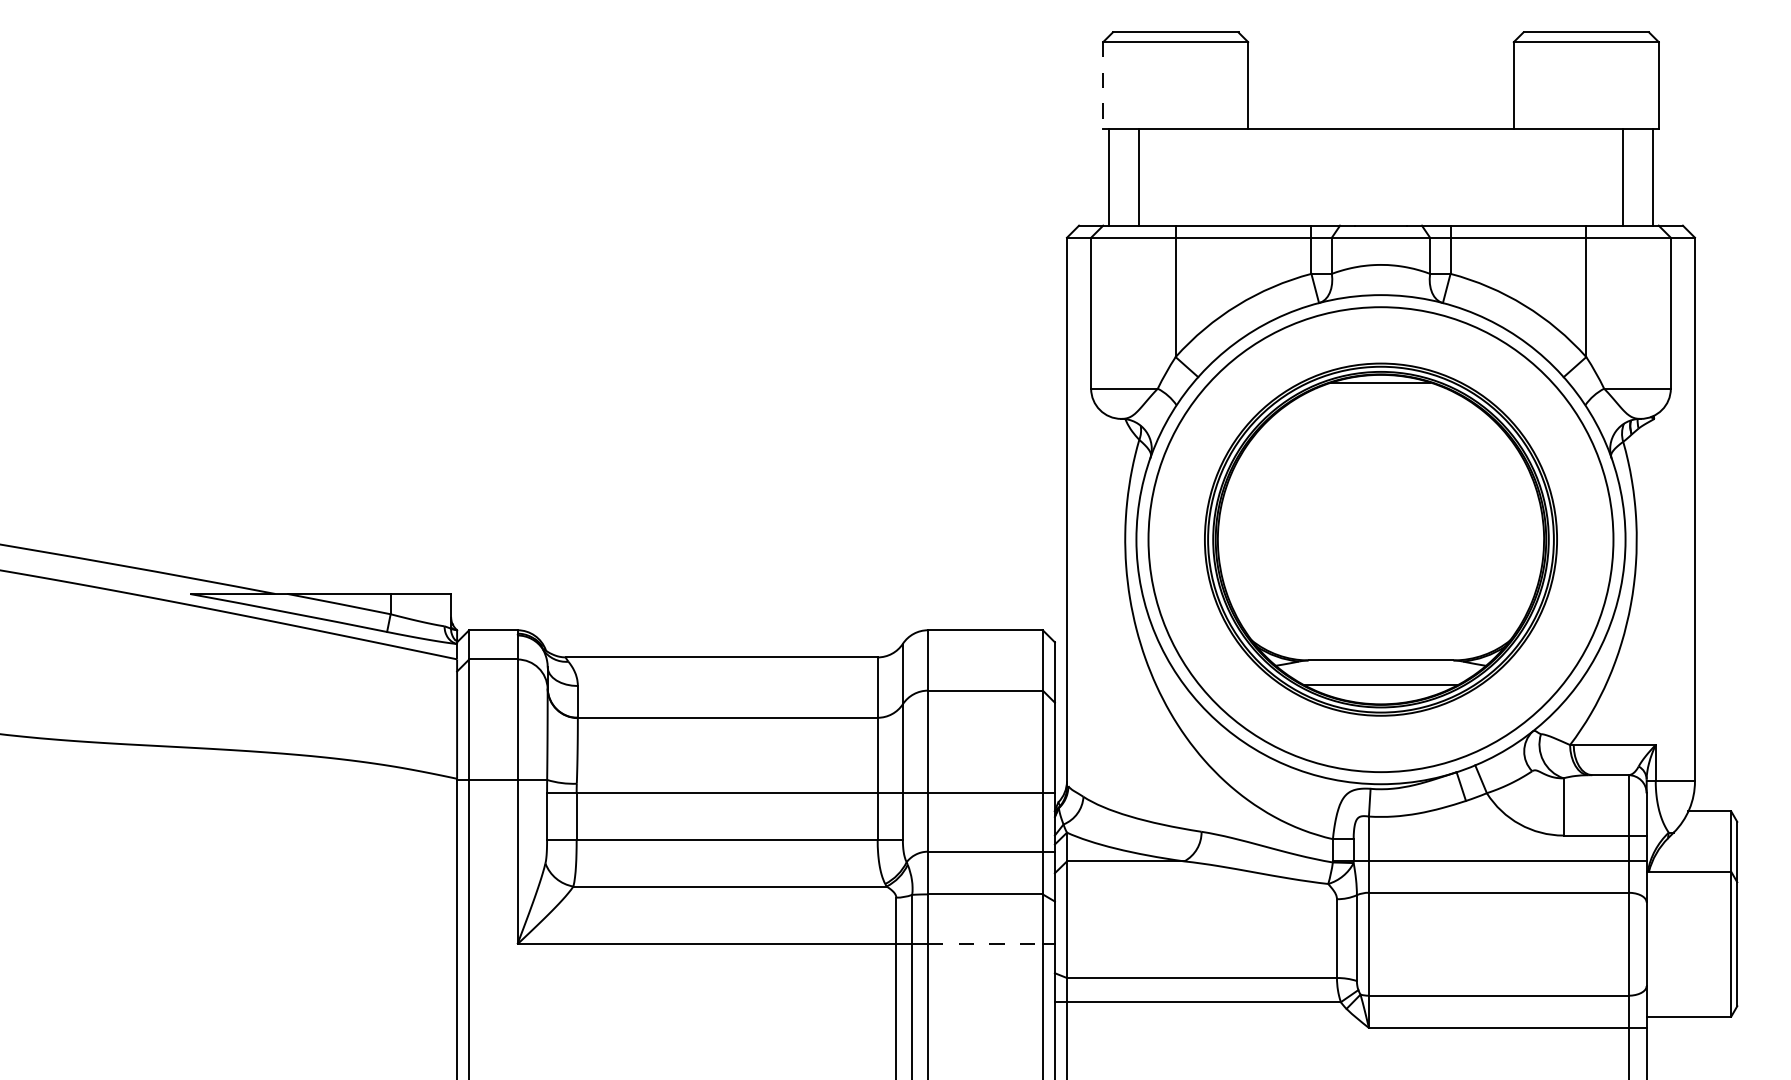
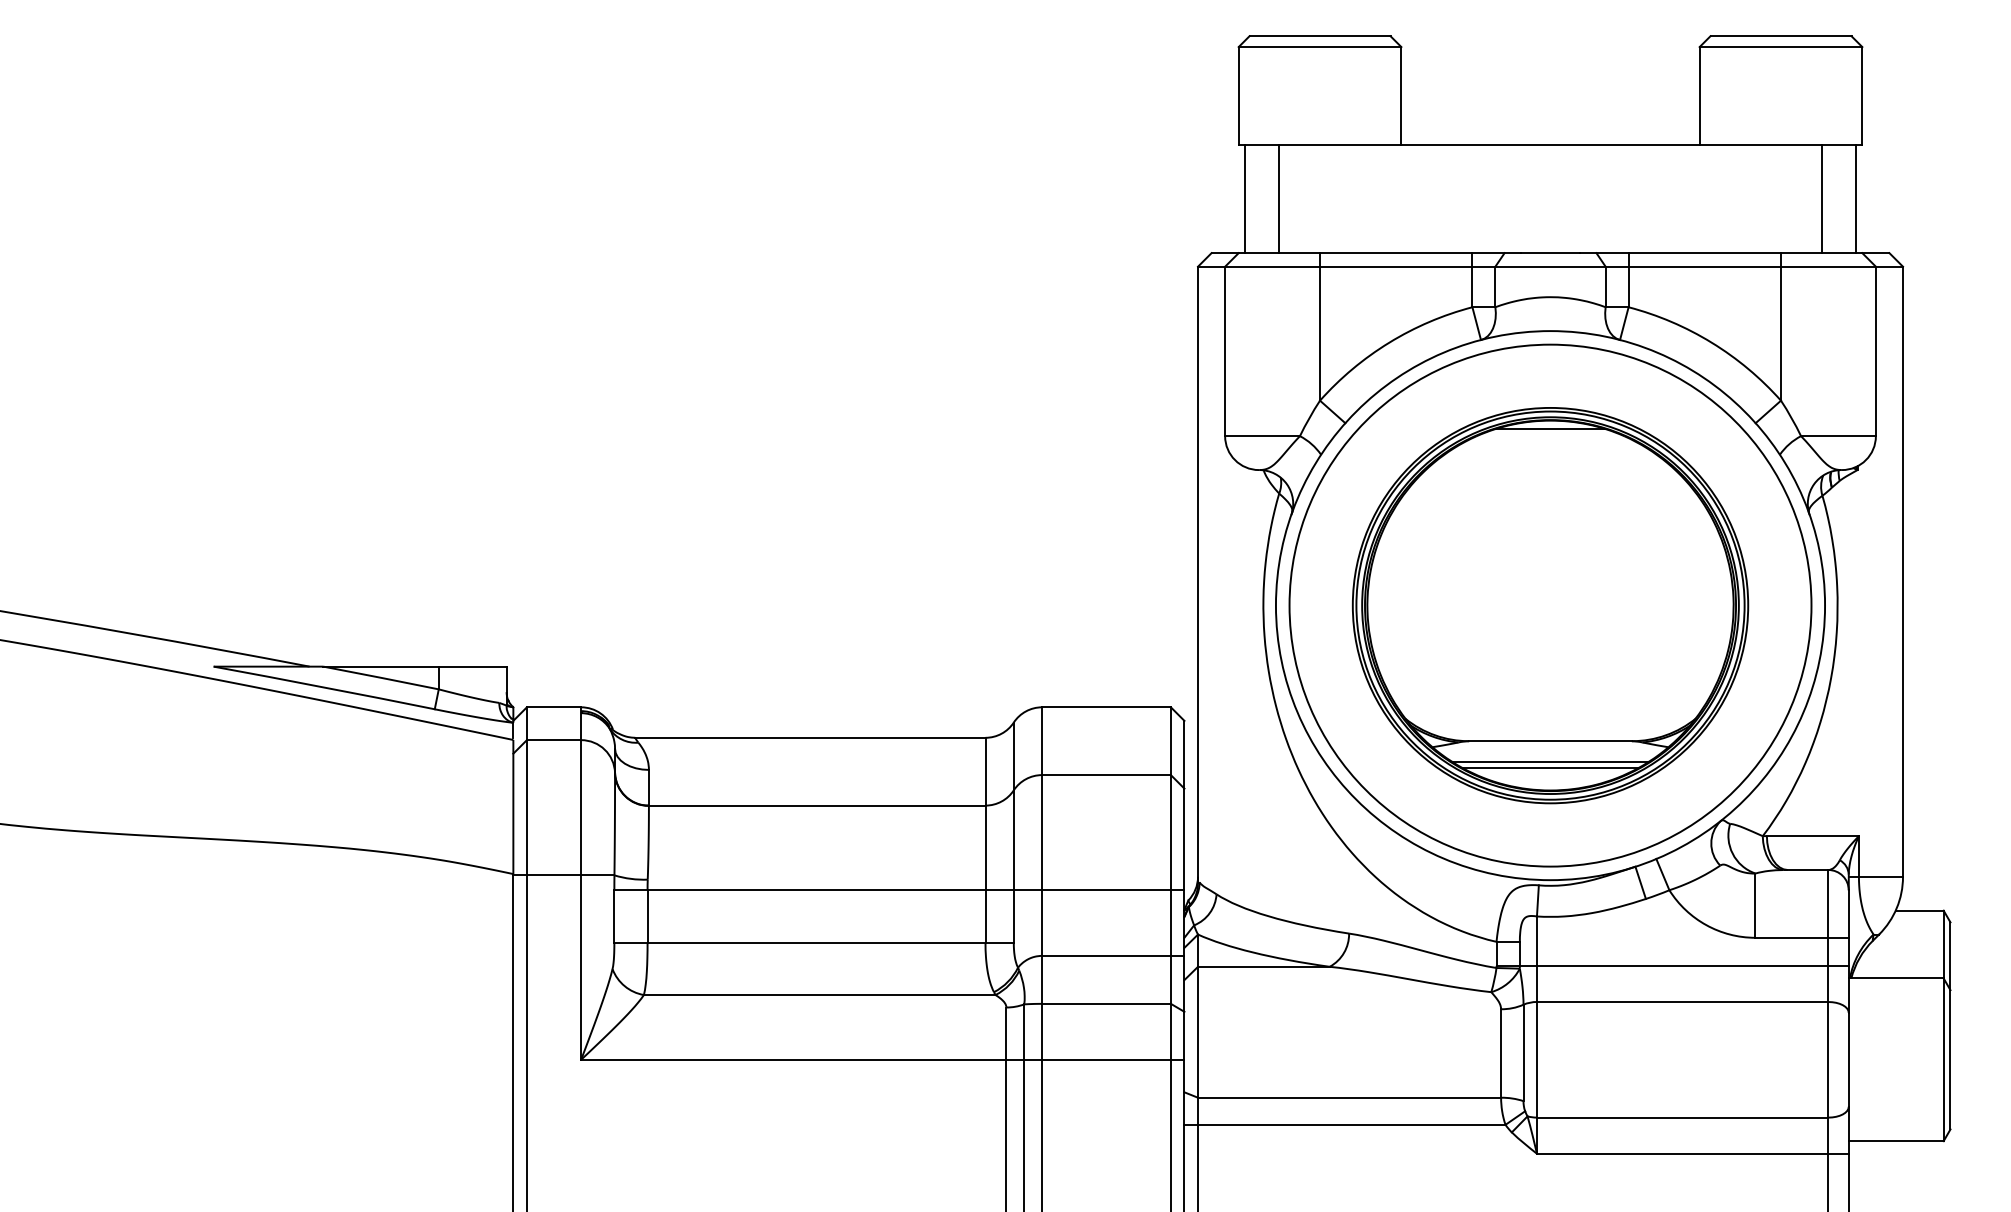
line: (1103, 86) -> (1239, 96), dashed -> solid
line: (1381, 678) -> (1551, 761), added
line: (985, 944) -> (1106, 1060), dashed -> solid

